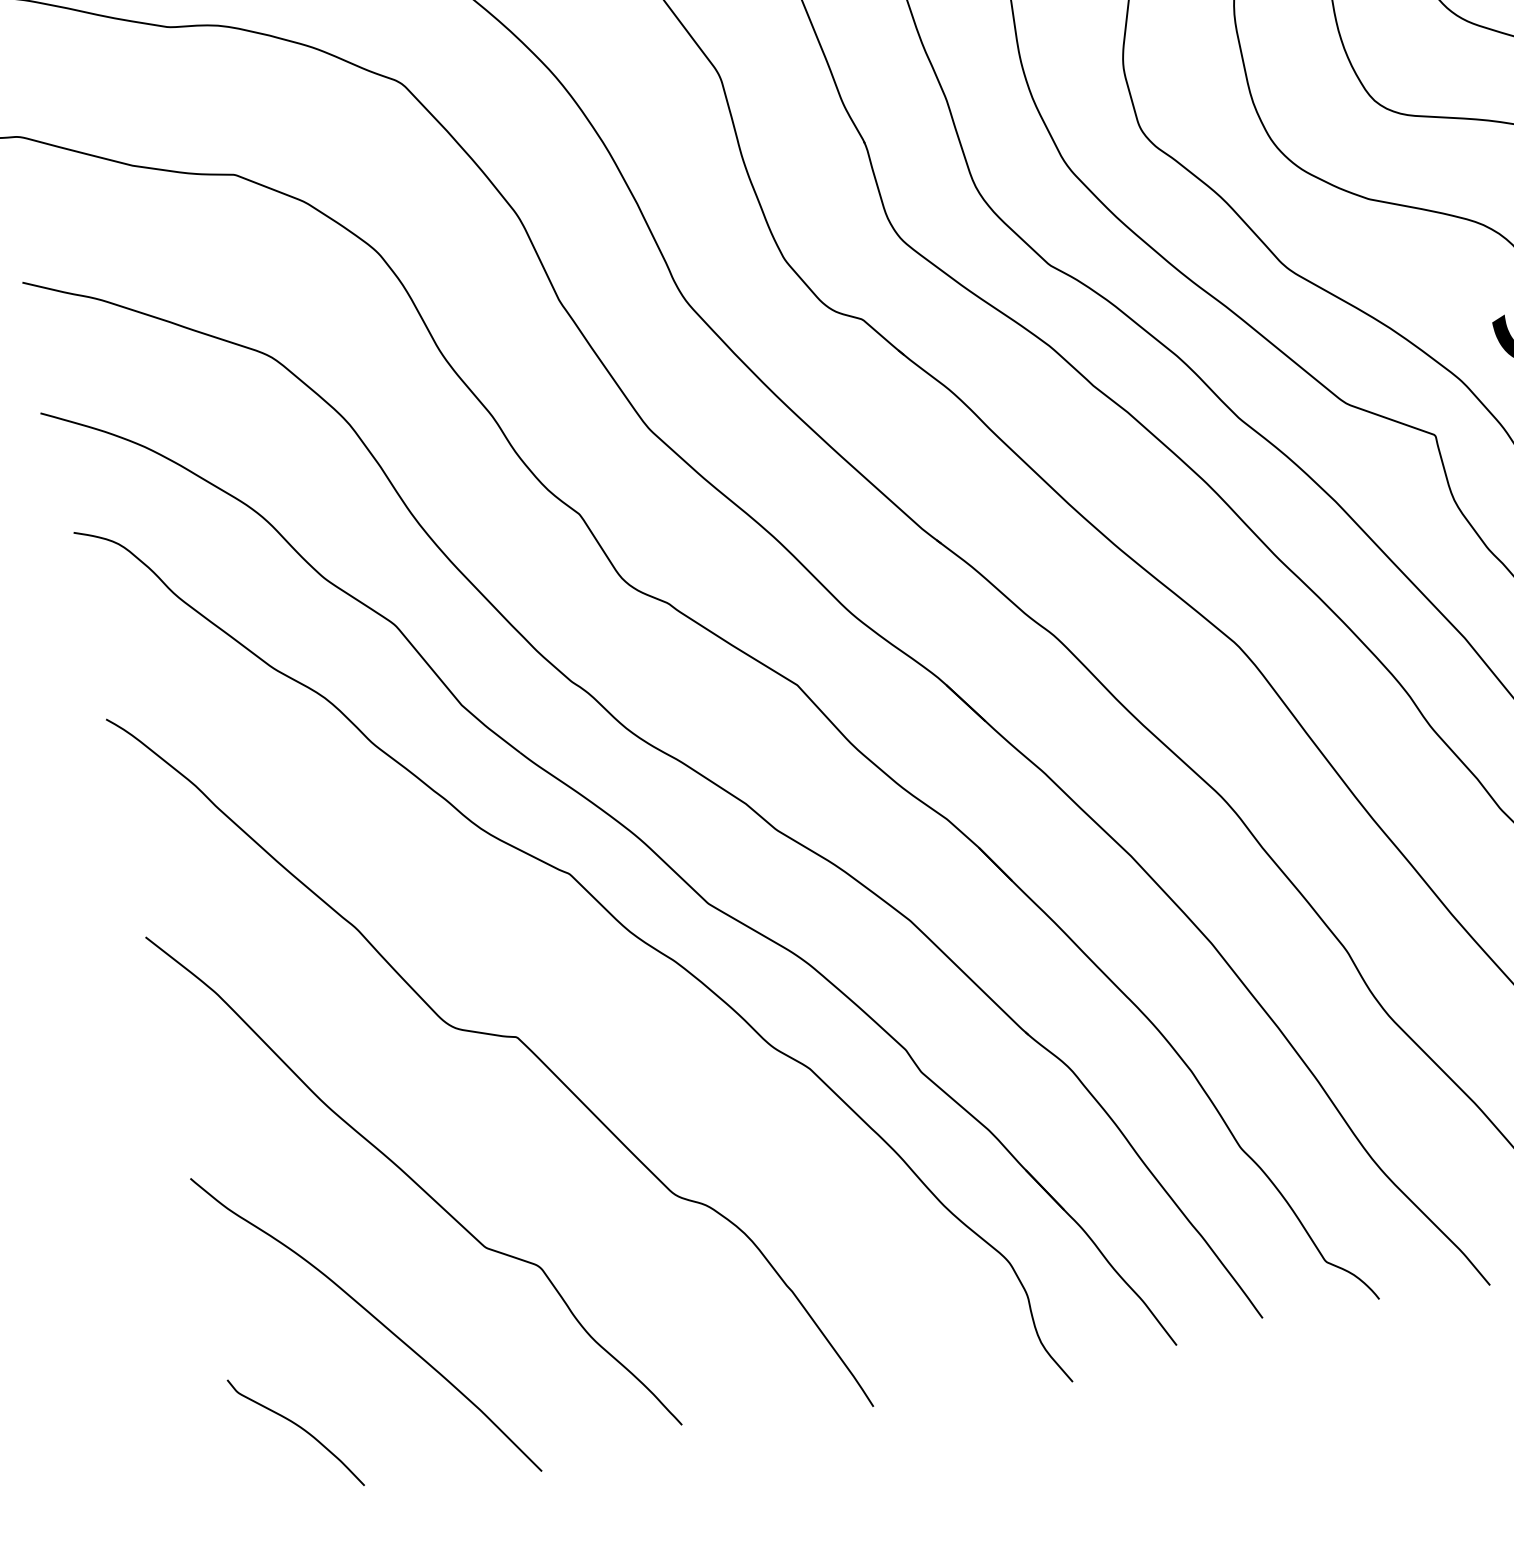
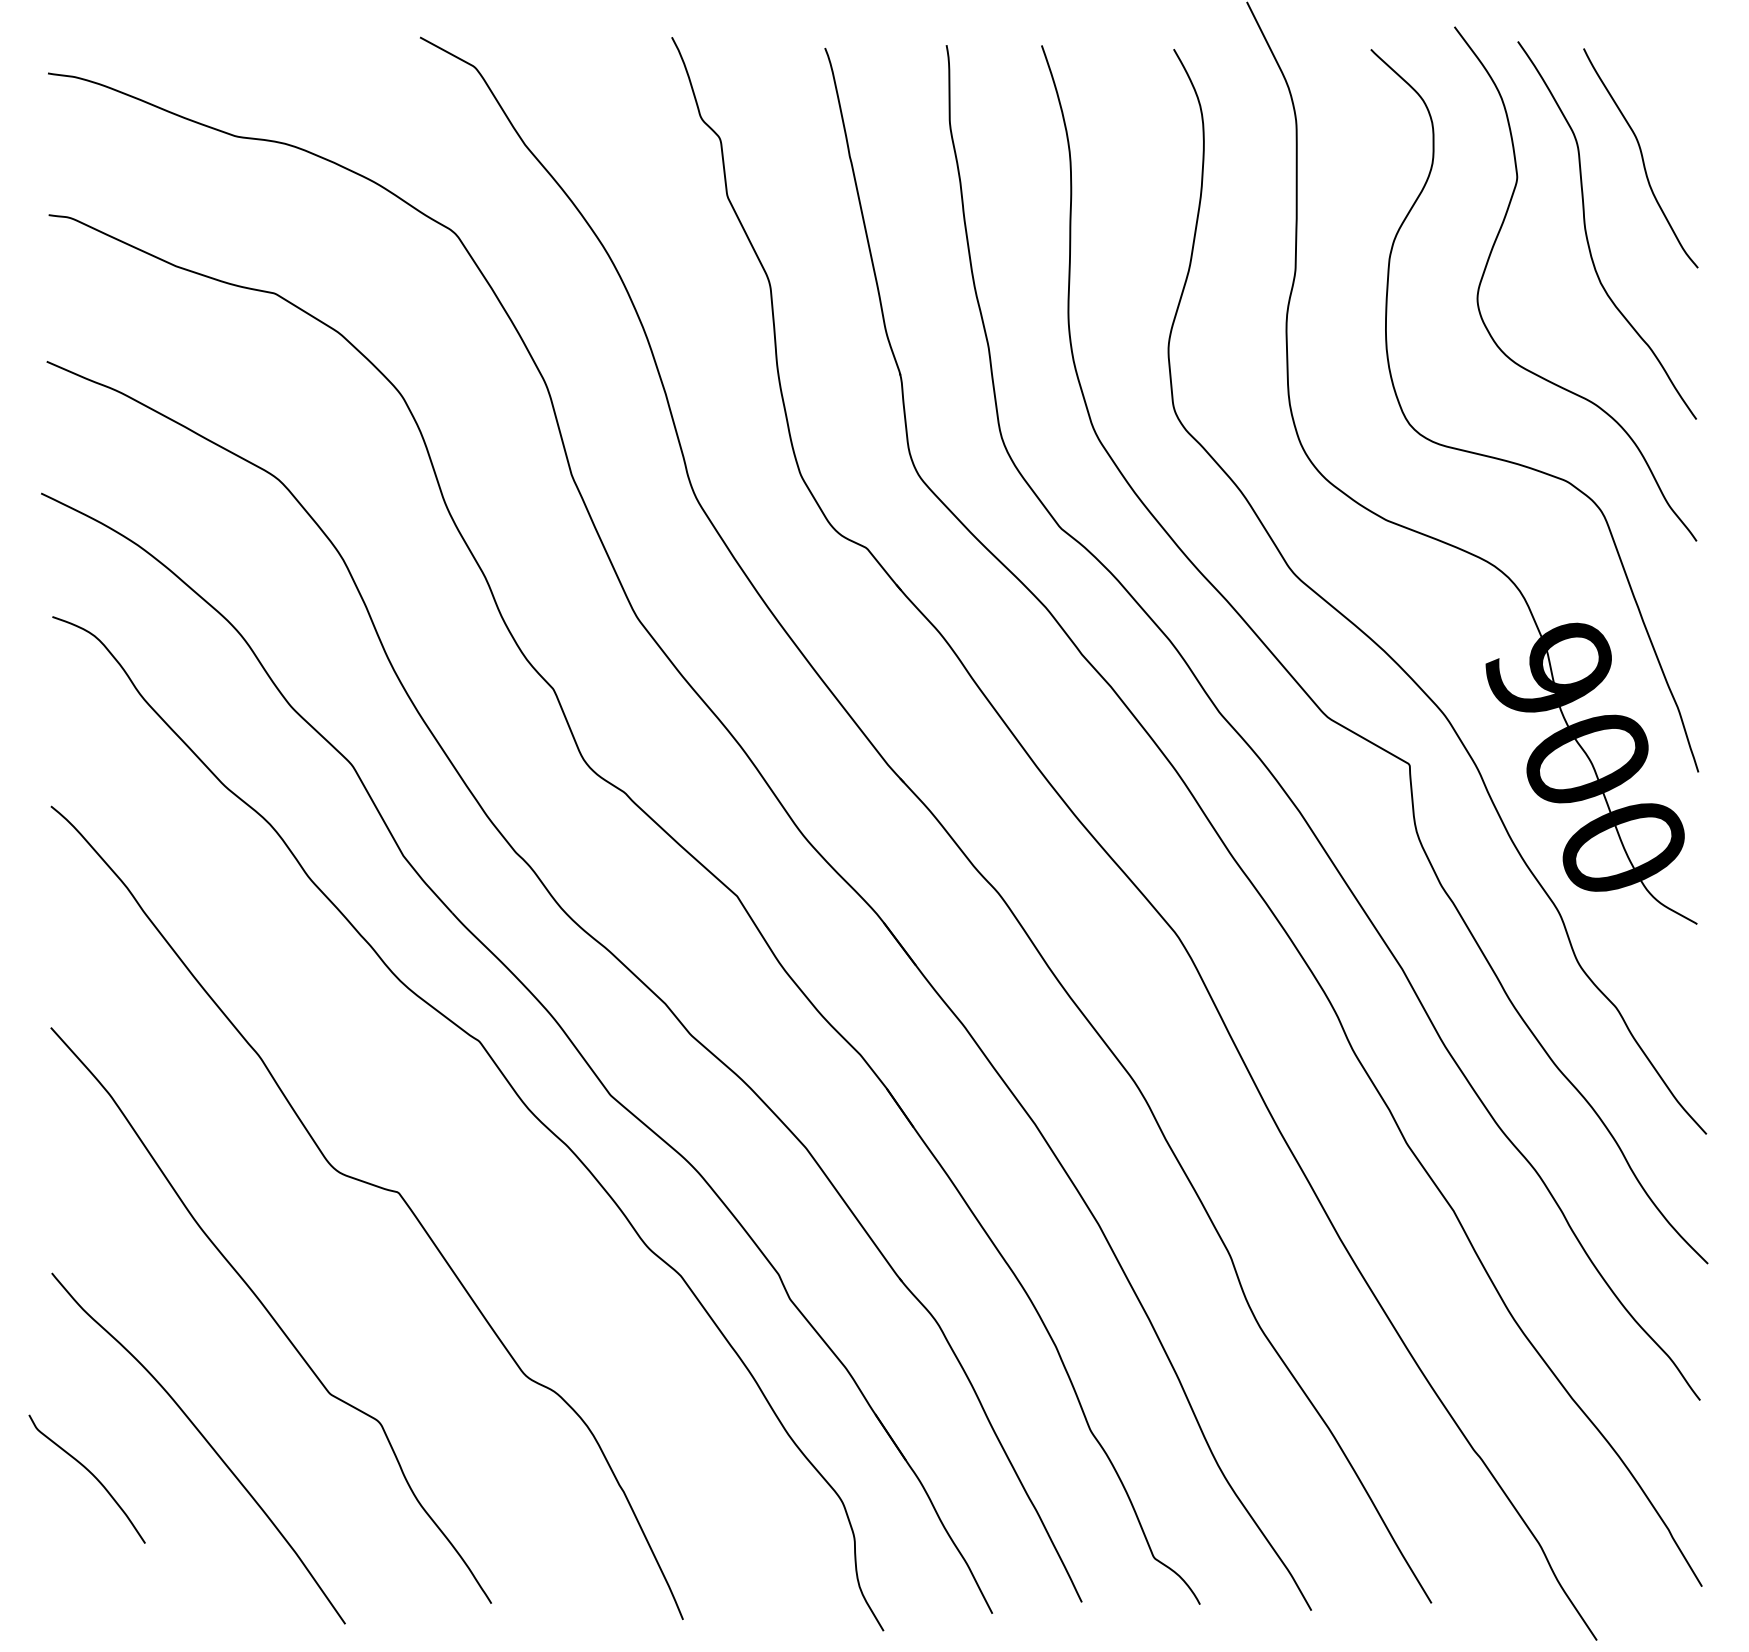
curve: (298, 1426) -> (90, 1473), moved

